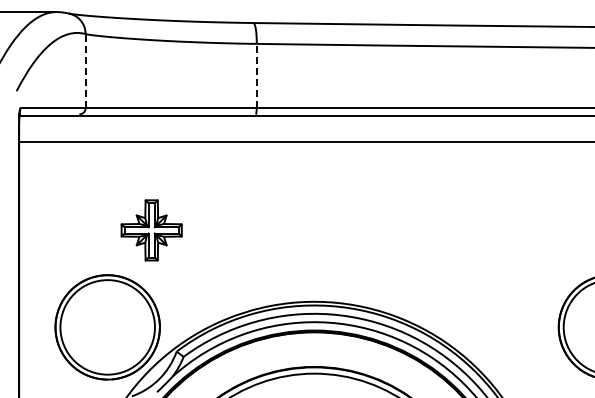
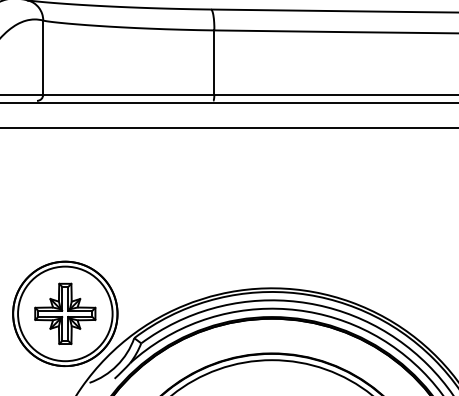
line: (85, 70) -> (43, 57), dashed -> solid
line: (256, 75) -> (214, 62), dashed -> solid
part: (151, 230) -> (65, 314), moved

